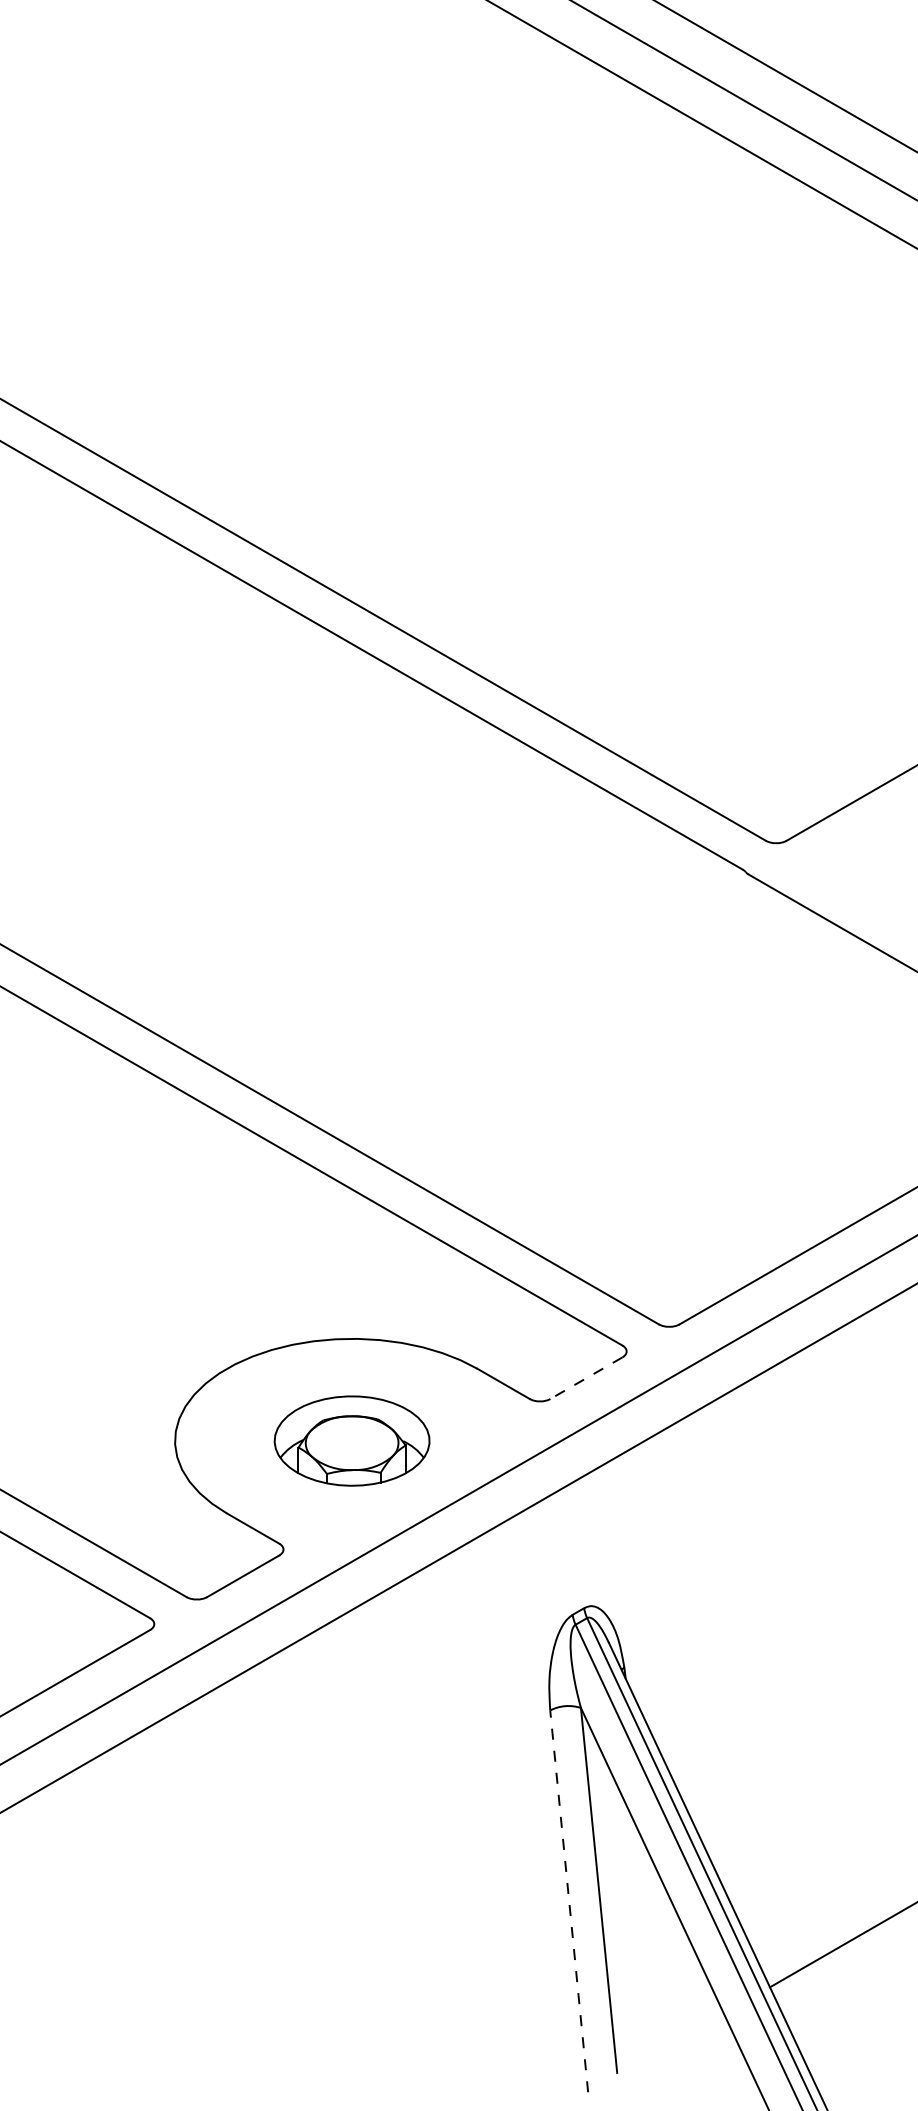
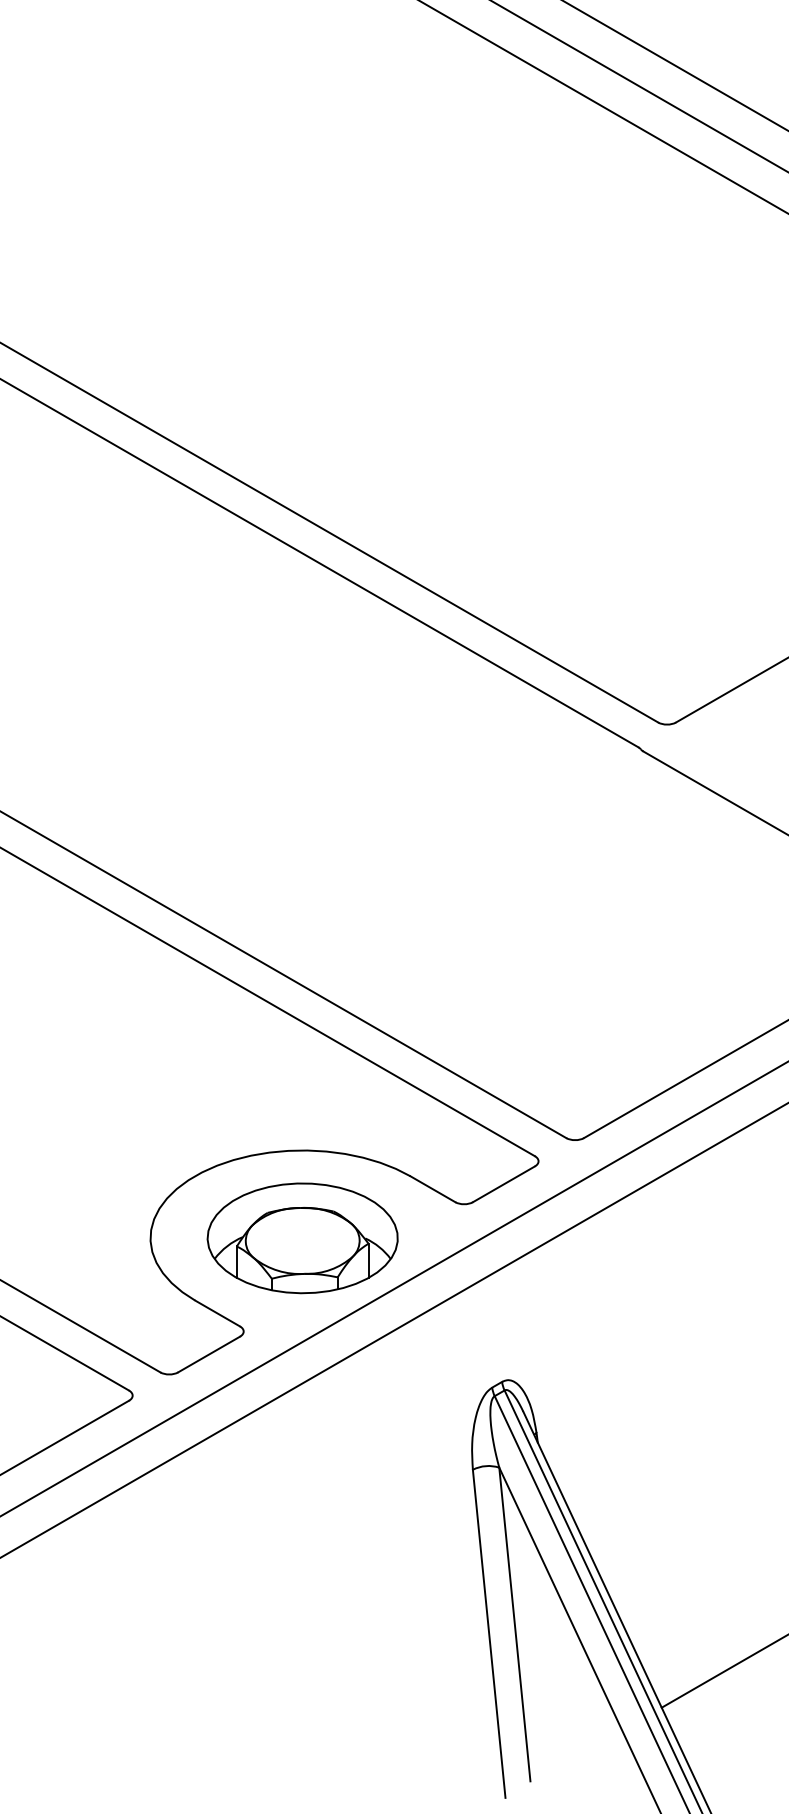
line: (586, 1378) -> (504, 1184), dashed -> solid
part: (351, 1440) -> (302, 1237), size x1.43
line: (569, 1901) -> (489, 1633), dashed -> solid

